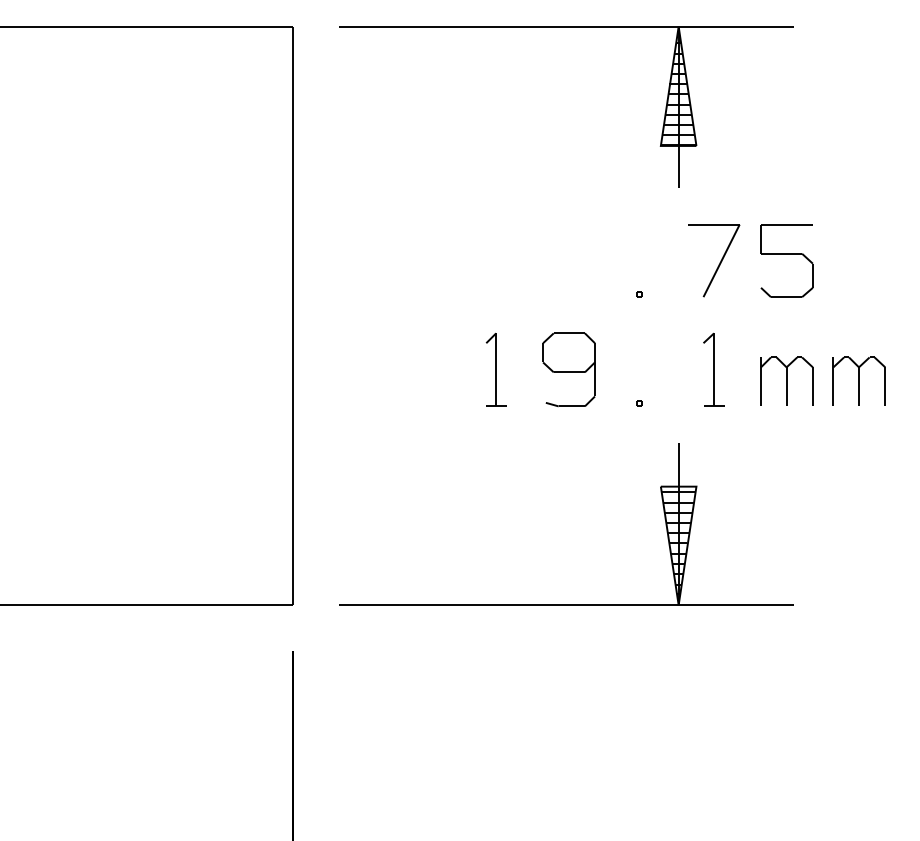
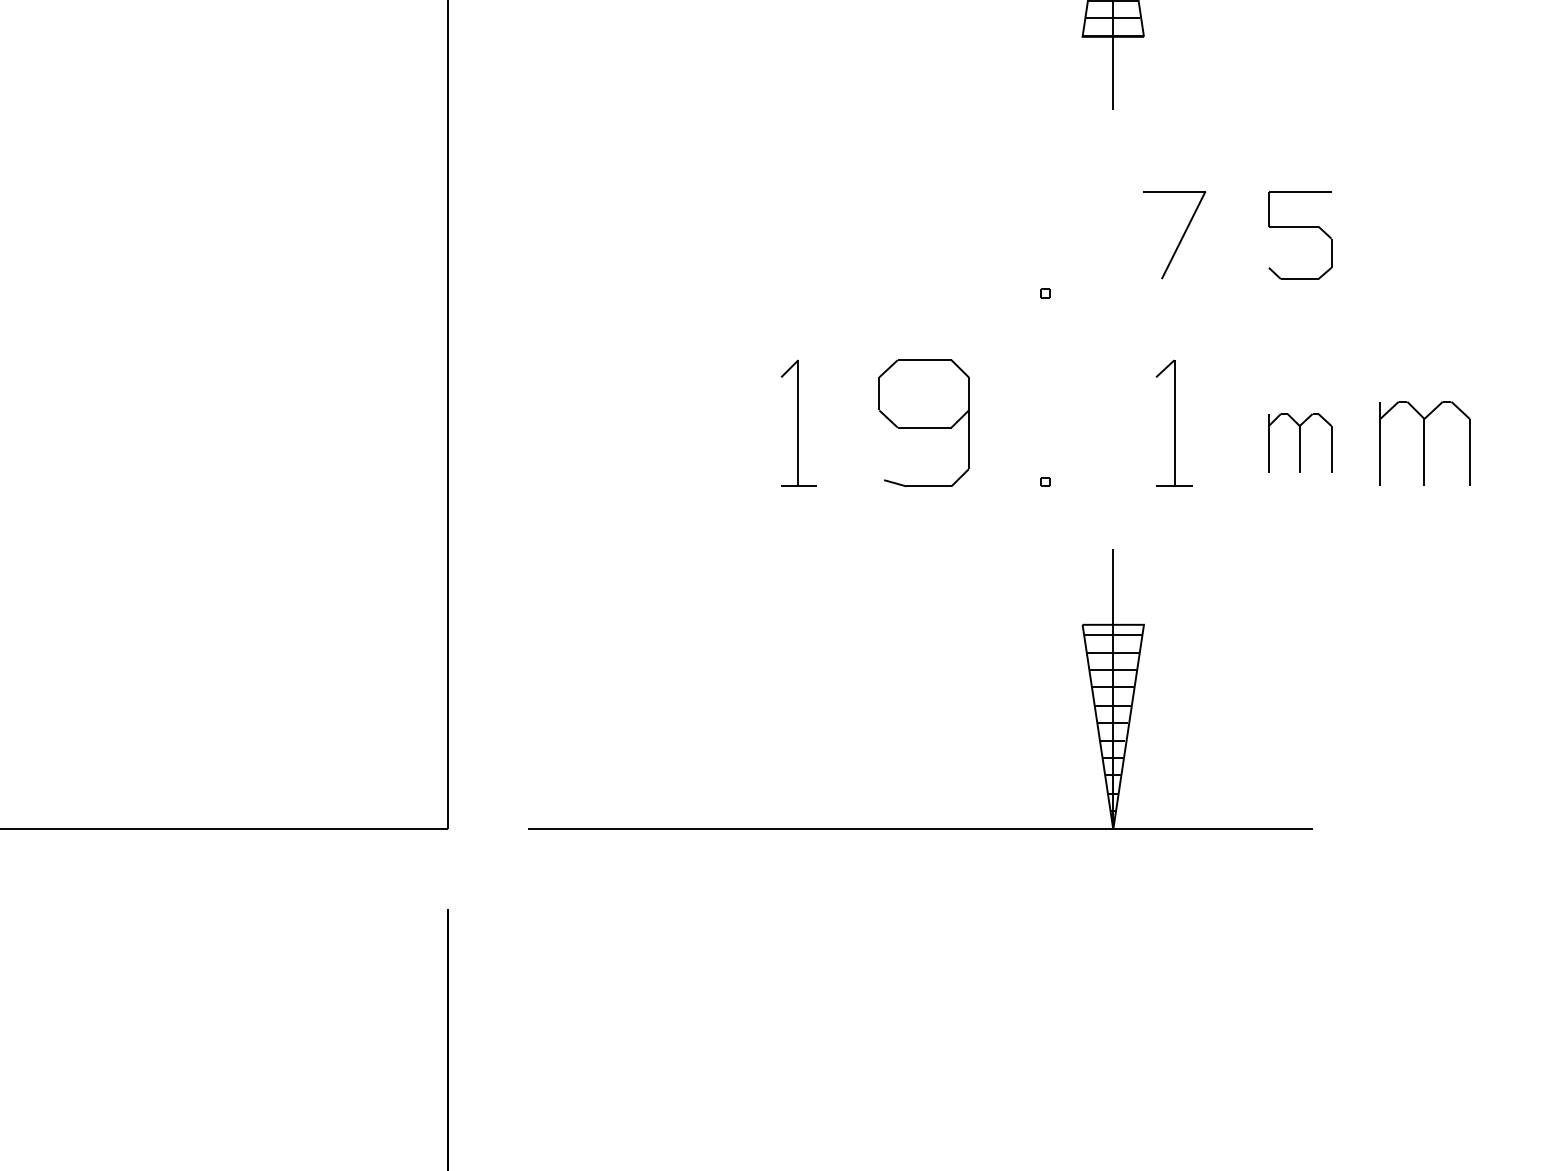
part: (714, 260) -> (1175, 234), size x0.7
part: (786, 260) -> (1299, 234), size x0.7
part: (786, 380) -> (1299, 441), size x0.7

